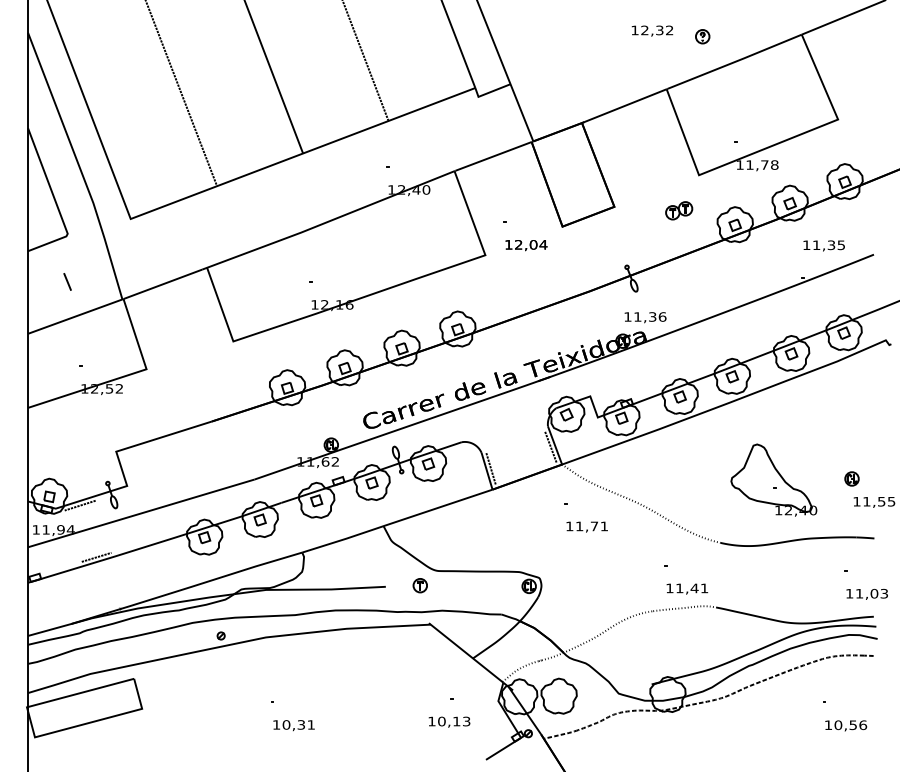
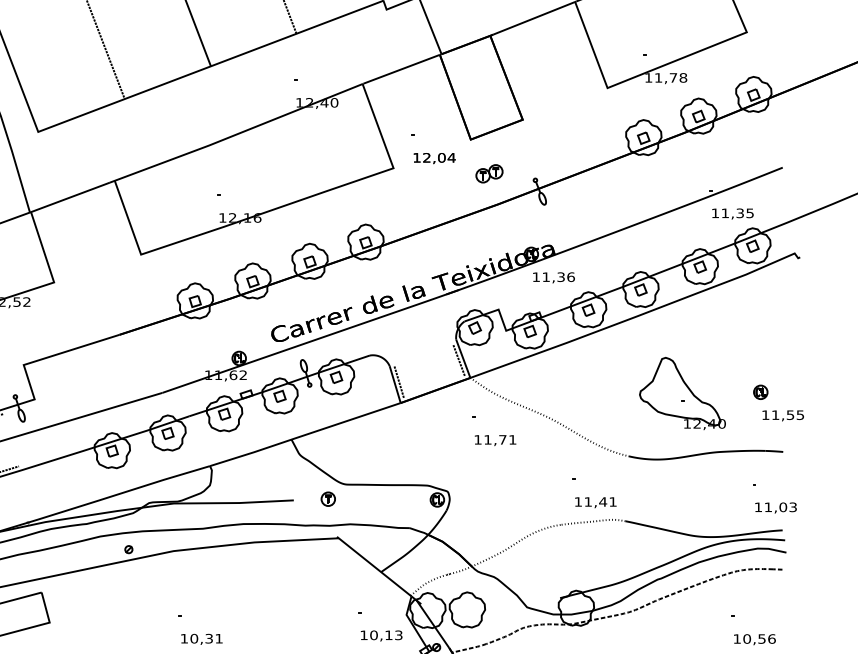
part: (679, 210) -> (489, 173), moved
text: (823, 245) -> (732, 213), moved
text: (645, 317) -> (553, 277), moved
text: (449, 721) -> (381, 635), moved

